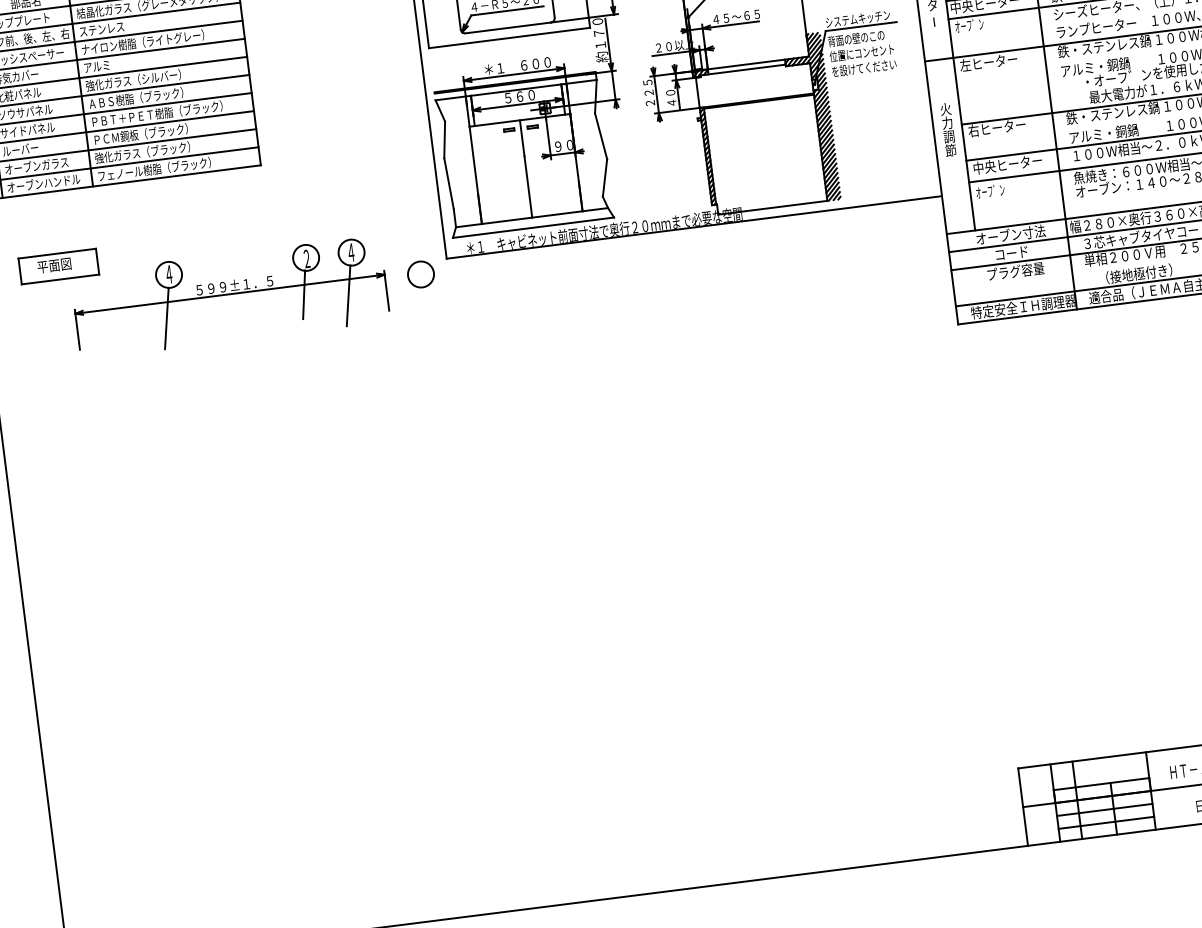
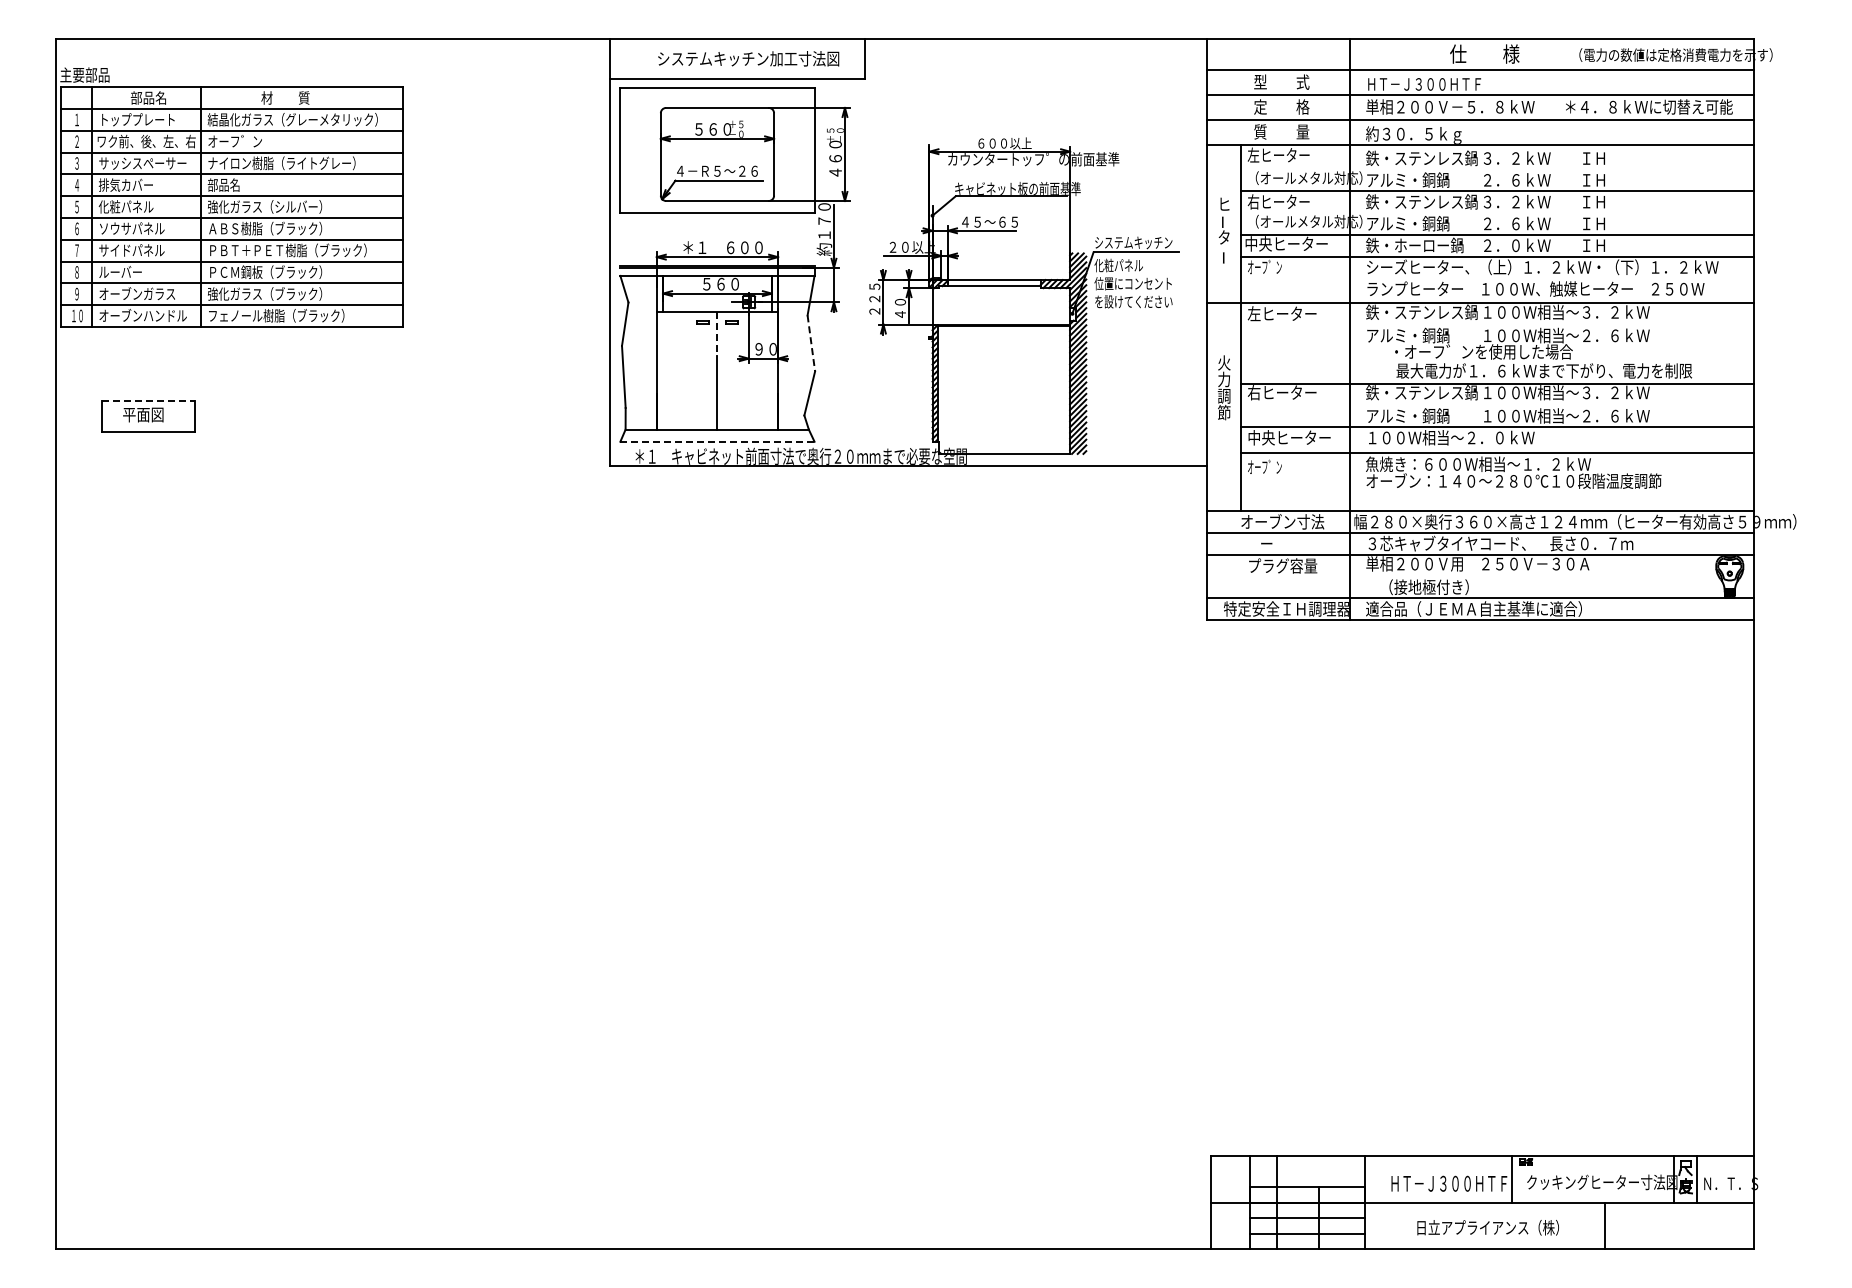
text: (101, 29) -> (234, 141), ステンレス -> オーフ゛ン
text: (856, 38) -> (1128, 265), 背面の壁のこの -> 化粧パネル
text: (96, 66) -> (223, 184), アルミ -> 部品名
line: (601, 136) -> (811, 343), solid -> dashed
line: (522, 138) -> (717, 334), solid -> dashed
line: (533, 227) -> (717, 441), solid -> dashed
line: (57, 253) -> (148, 401), solid -> dashed
text: (1011, 253) -> (1280, 543), コード -> ー
circle: (420, 274) -> (576, 480), removed
part: (230, 296) -> (347, 478), removed

